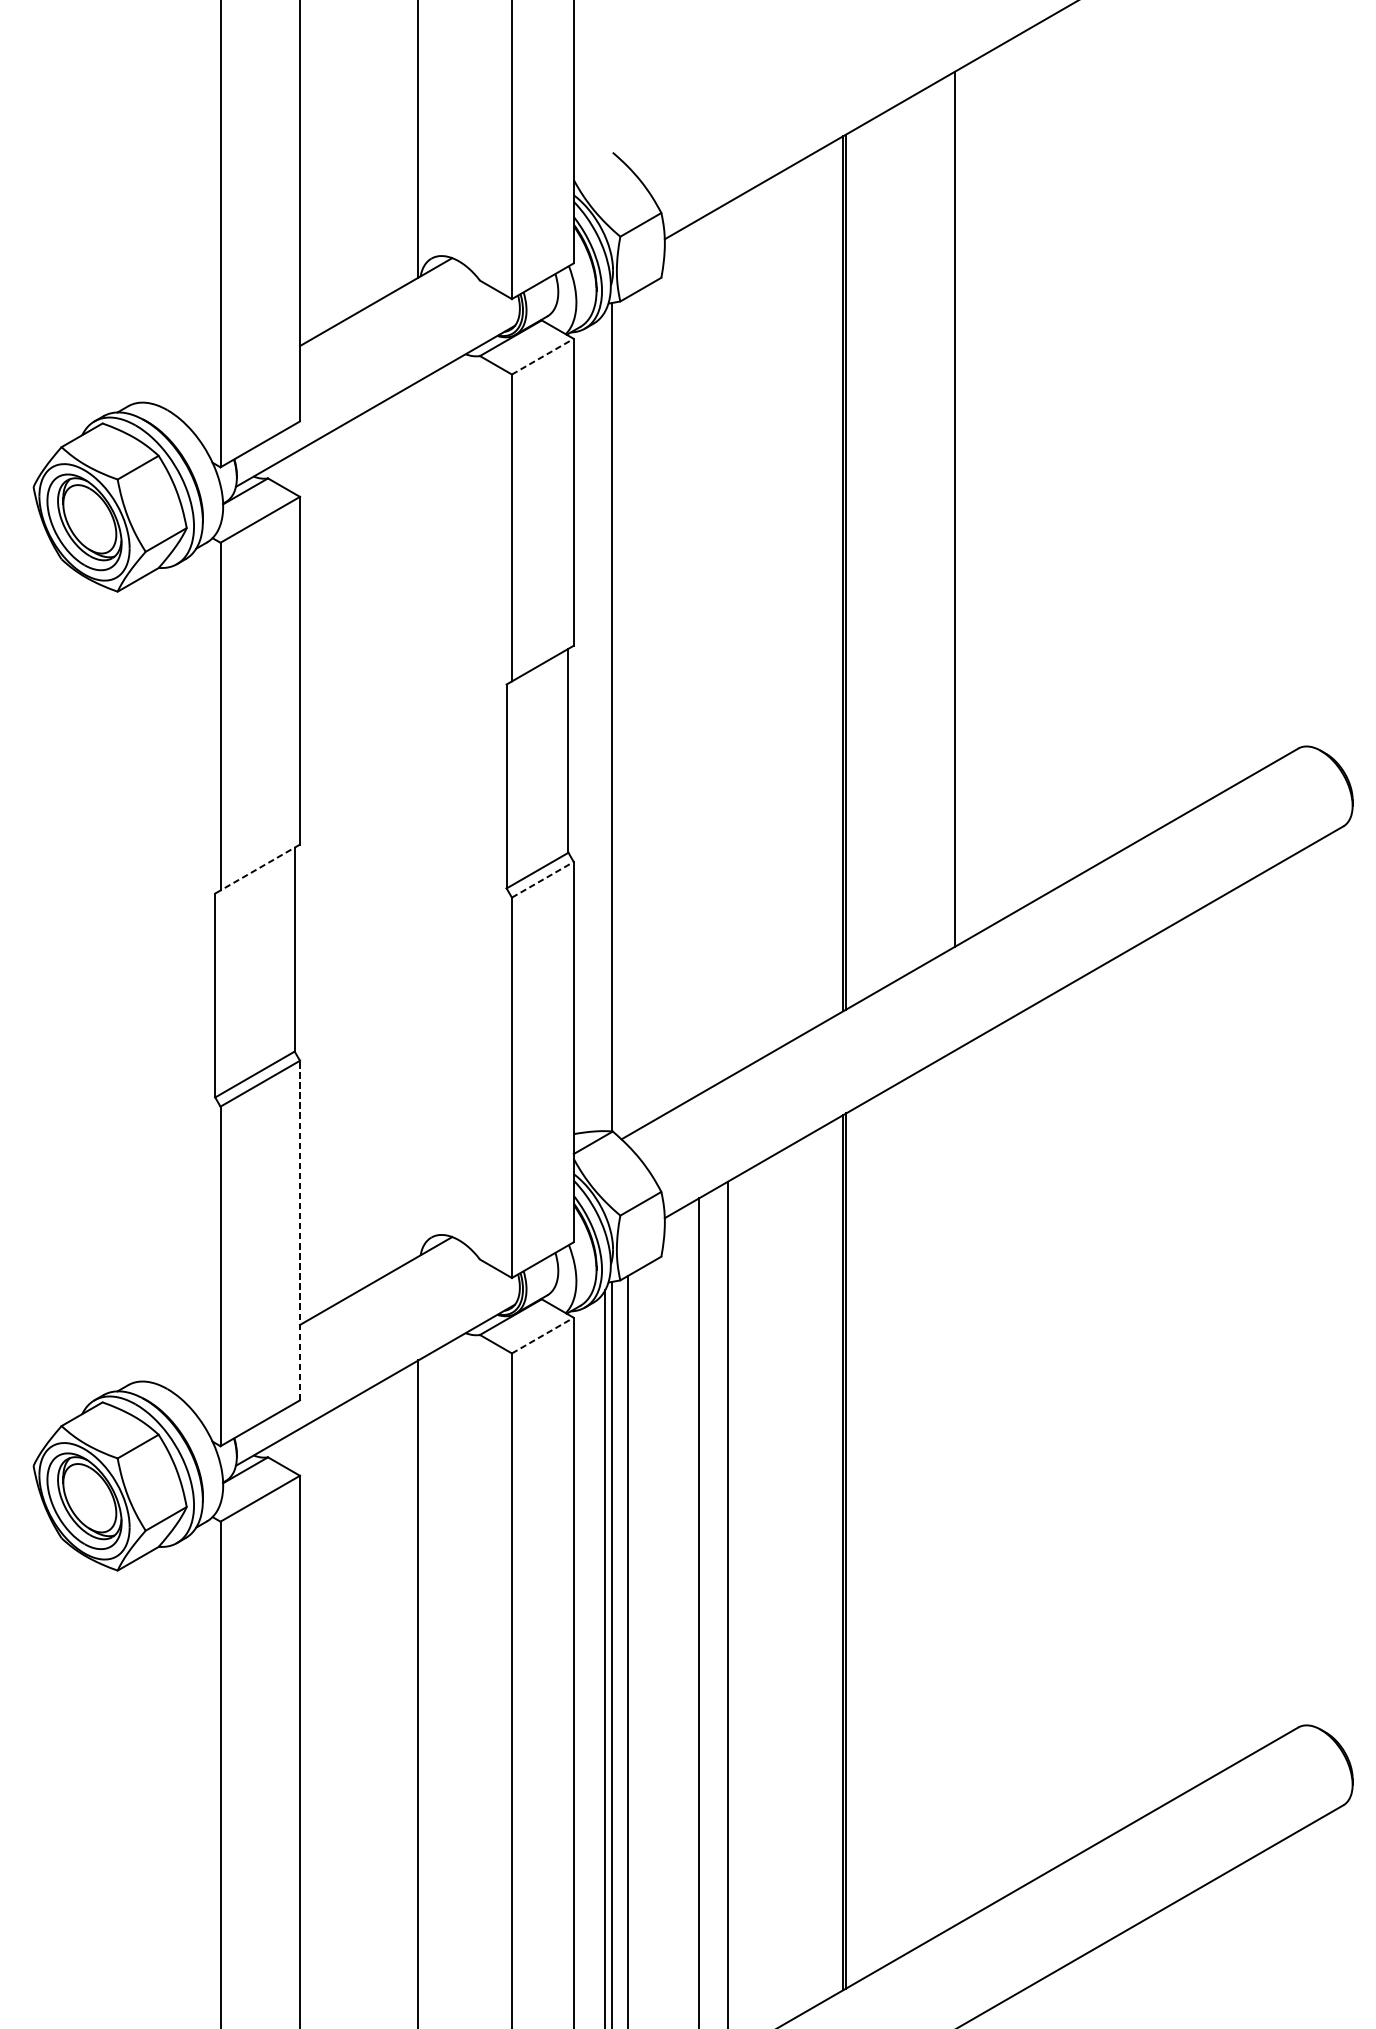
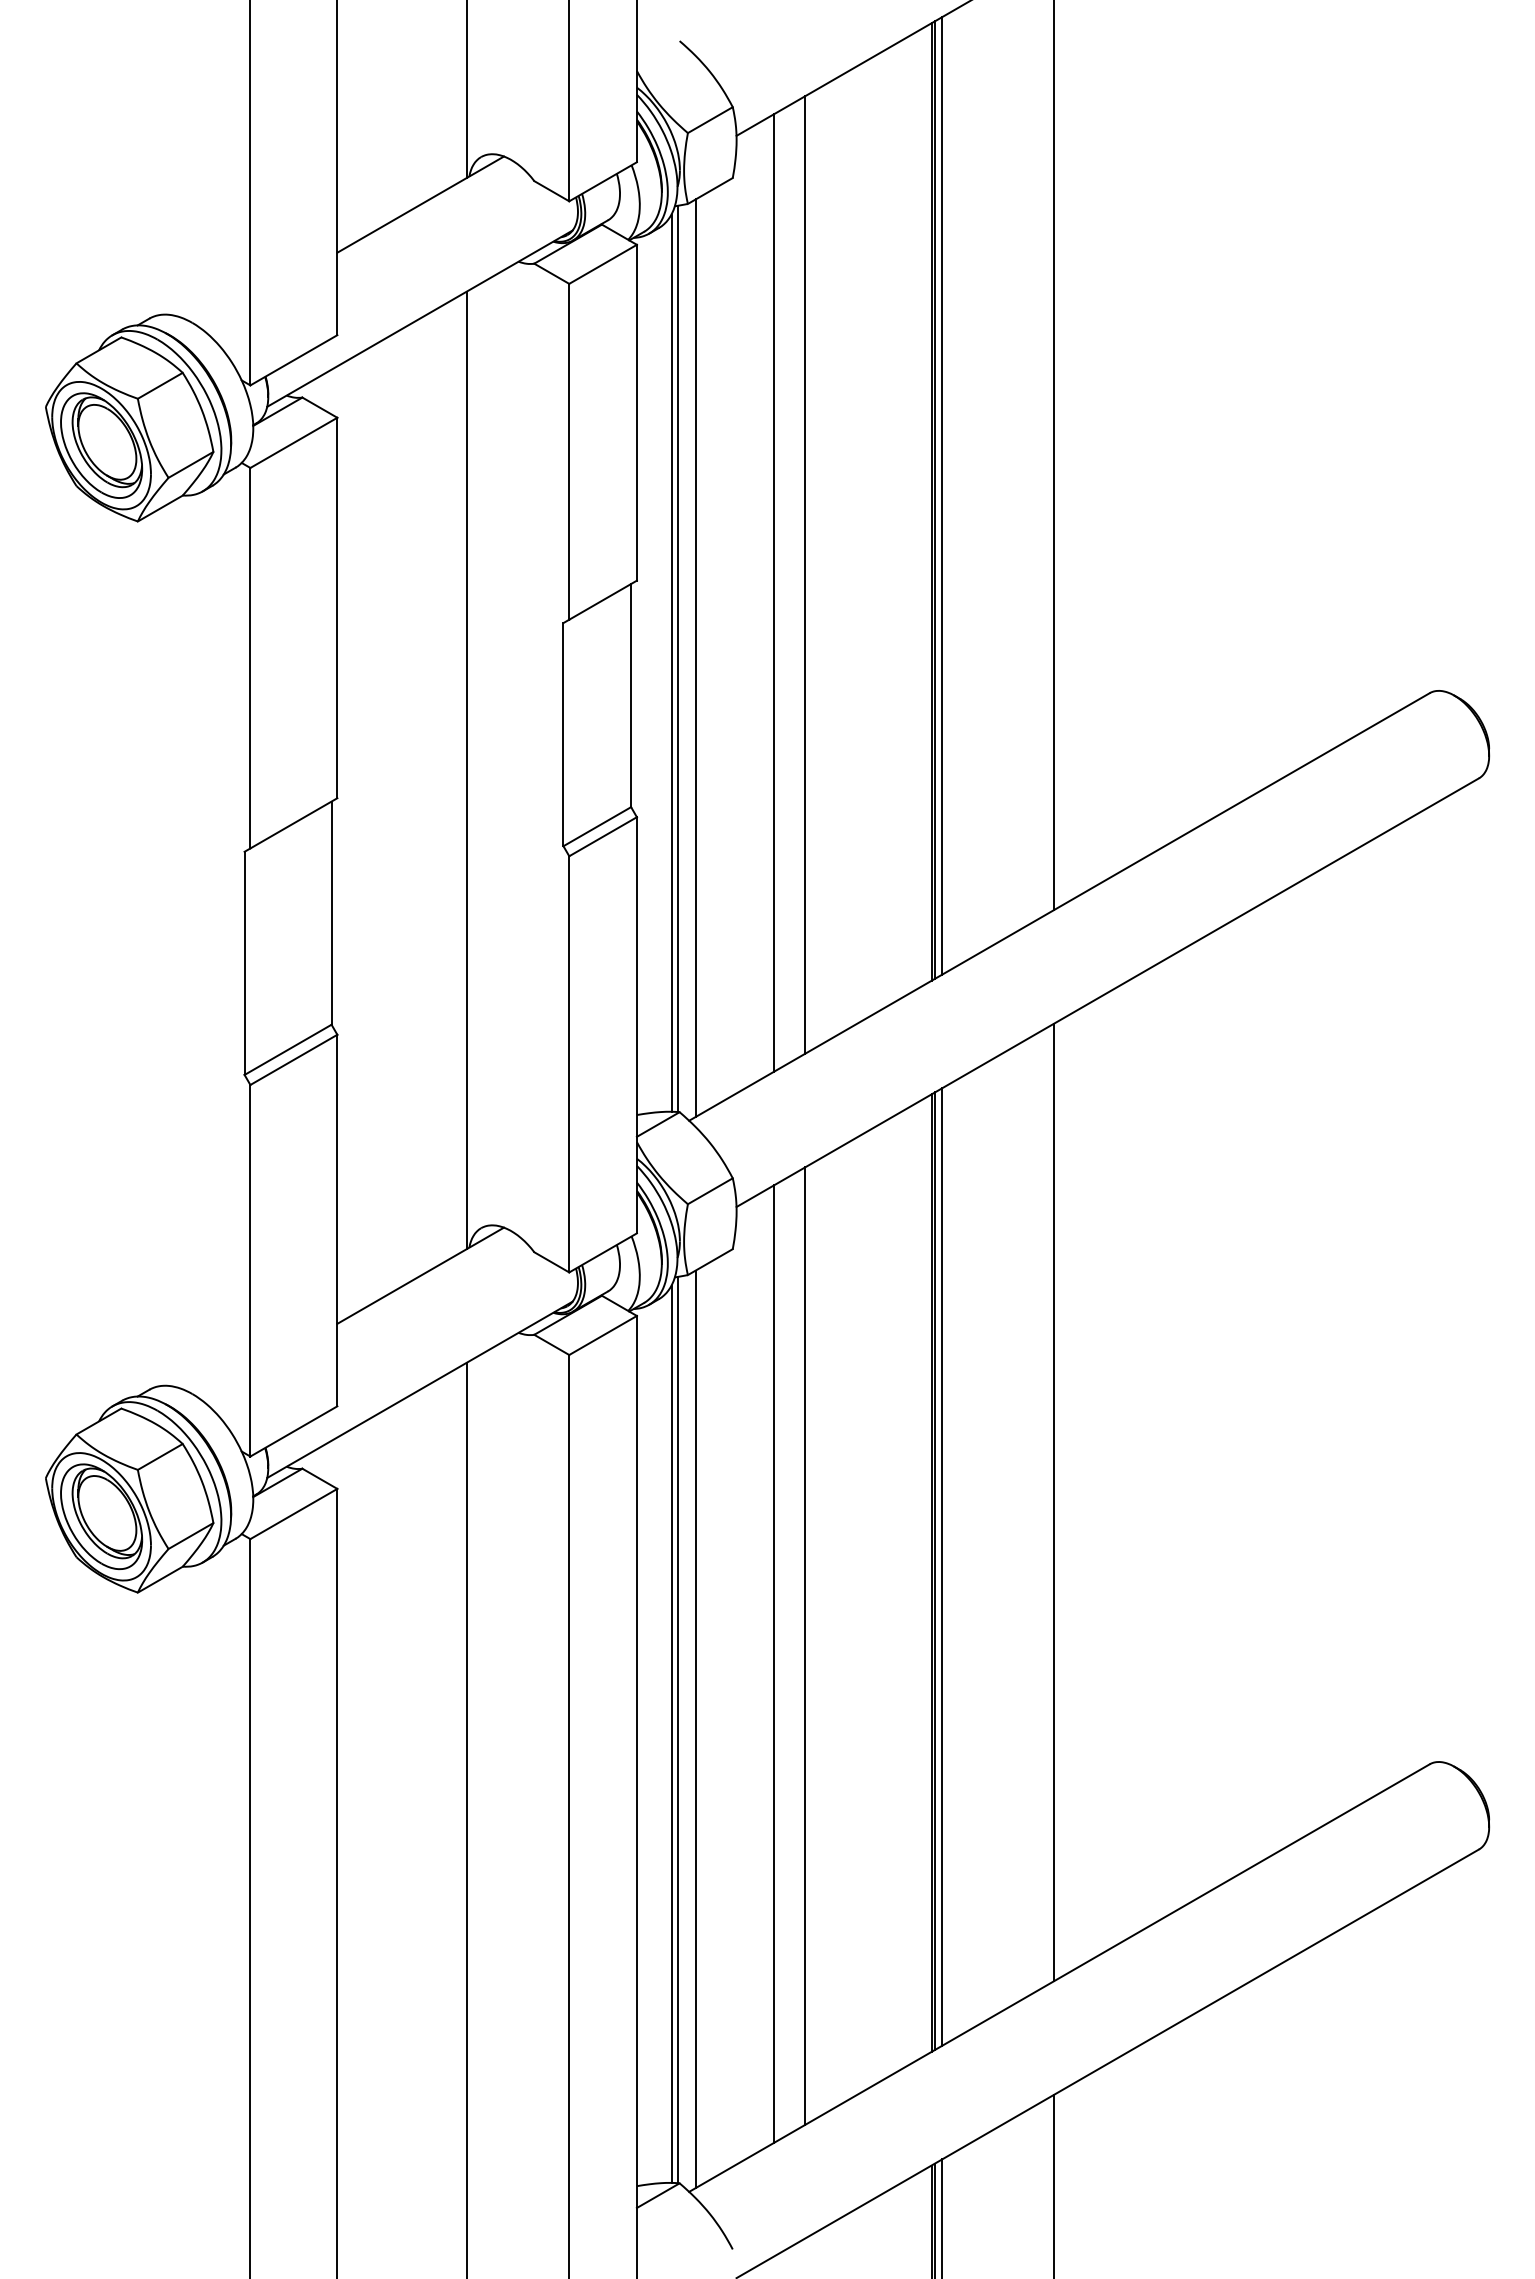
line: (543, 356) -> (603, 264), dashed -> solid
line: (853, 567) -> (942, 495), added
line: (727, 640) -> (805, 574), added
line: (699, 656) -> (774, 592), added
line: (627, 715) -> (695, 657), added
line: (605, 720) -> (671, 662), added
line: (418, 819) -> (466, 770), added
line: (259, 867) -> (293, 823), dashed -> solid
line: (543, 879) -> (603, 836), dashed -> solid
line: (300, 1230) -> (337, 1220), dashed -> solid
line: (543, 1335) -> (603, 1335), dashed -> solid
line: (955, 1488) -> (1054, 1502), added
line: (853, 1546) -> (942, 1566), added

